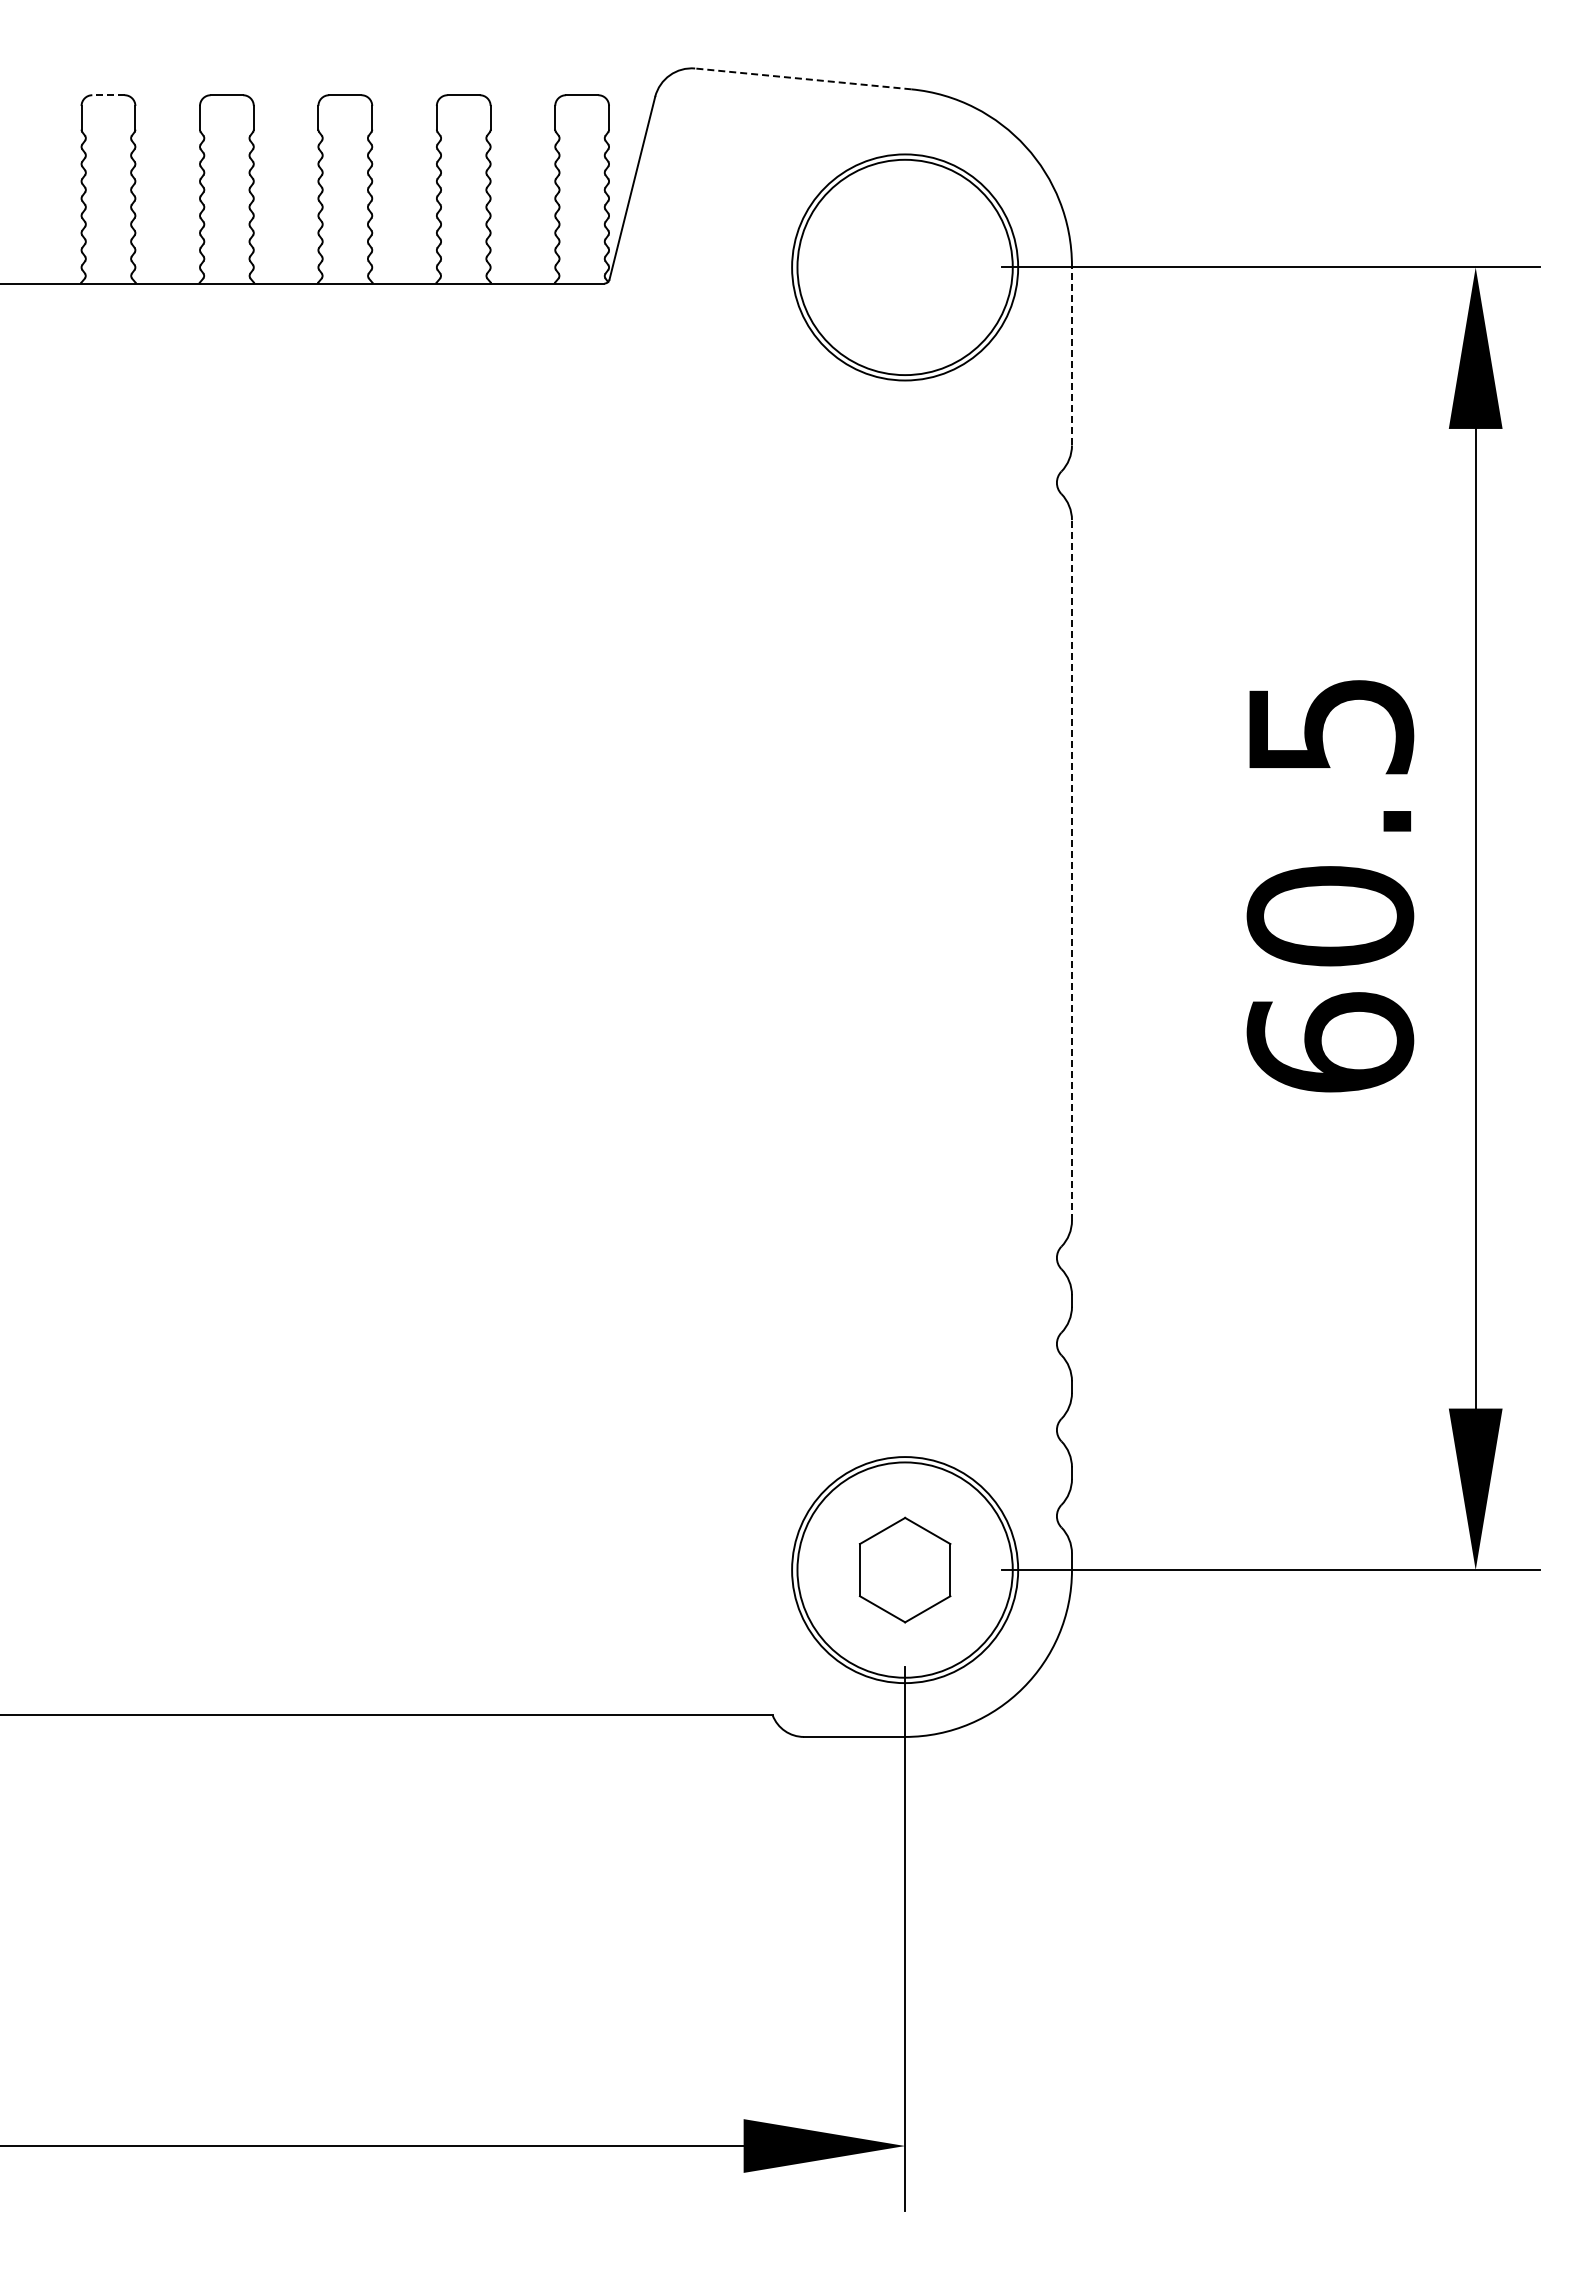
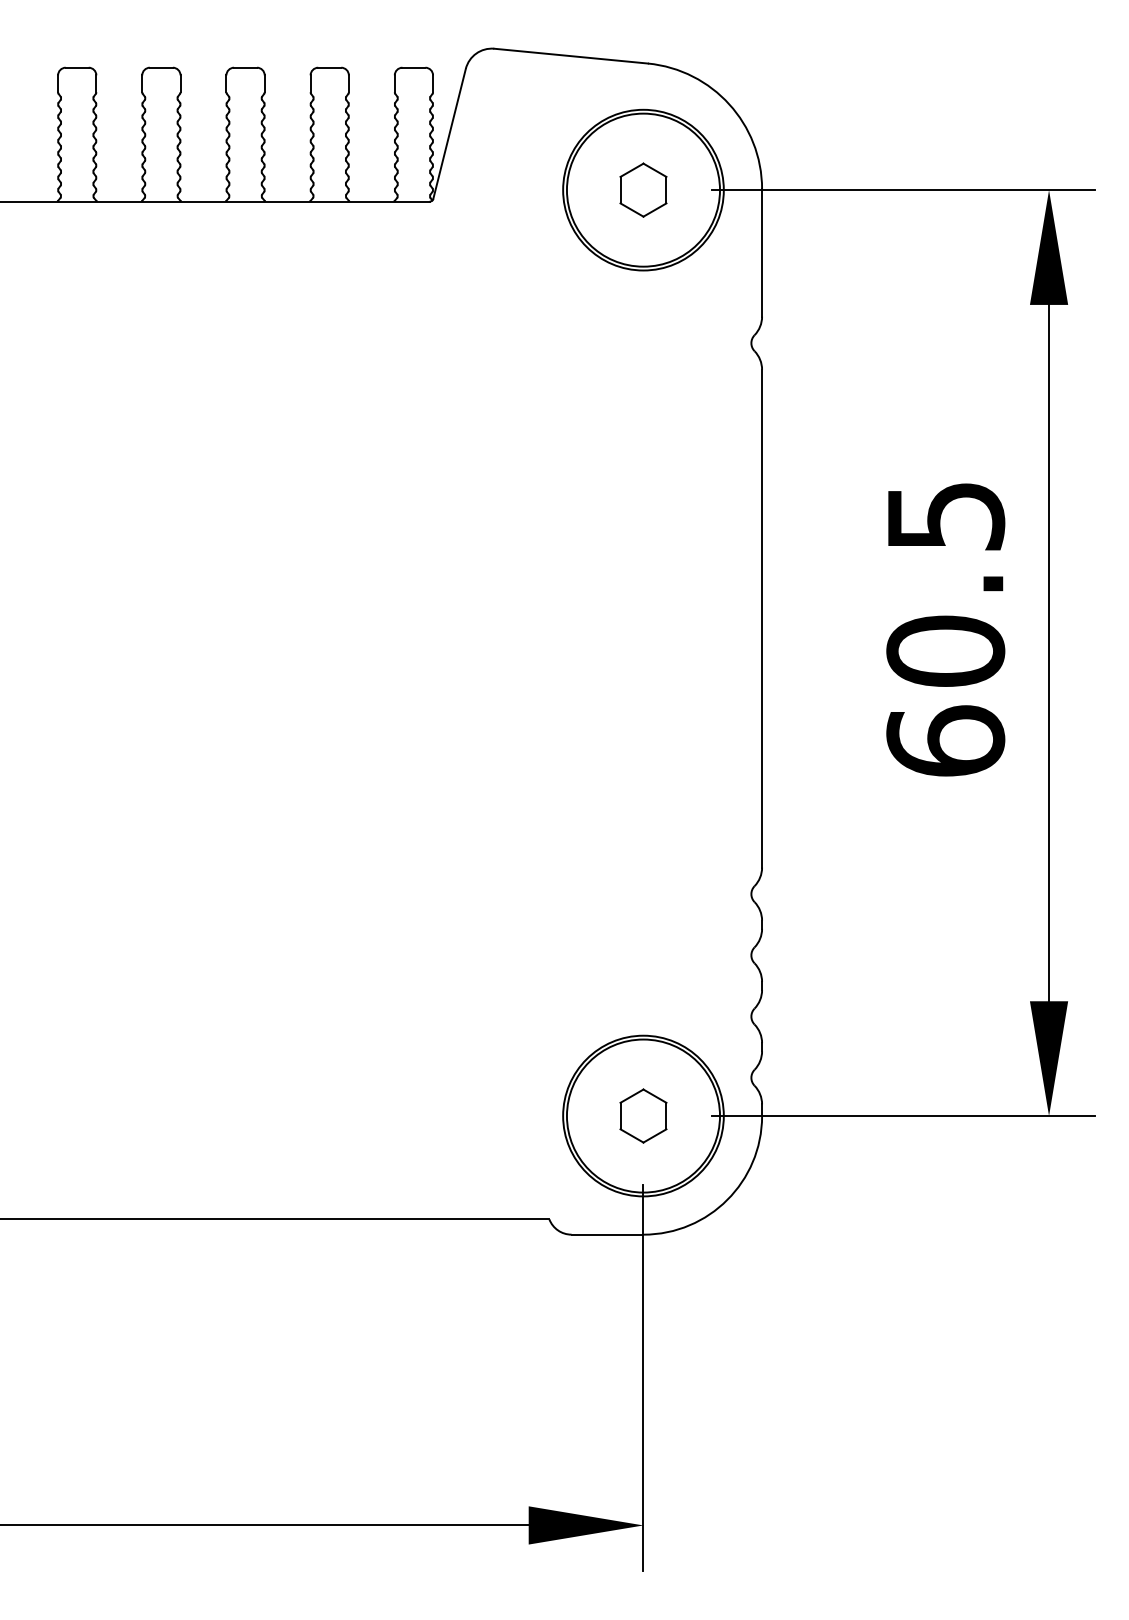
line: (803, 78) -> (571, 55), dashed -> solid
line: (108, 95) -> (77, 67), dashed -> solid
part: (904, 267) -> (643, 190), added
line: (1071, 355) -> (761, 252), dashed -> solid
line: (1071, 869) -> (761, 618), dashed -> solid
part: (904, 1569) -> (643, 1115), size x0.71

